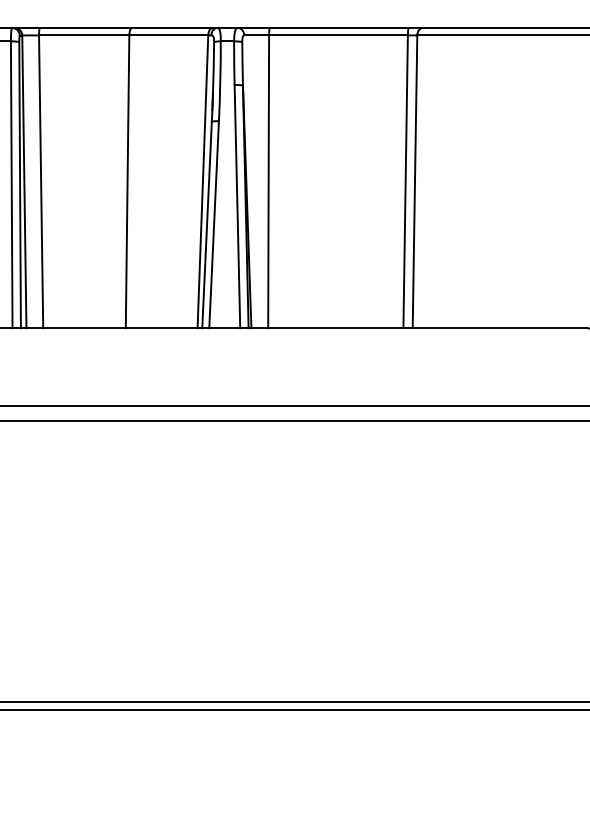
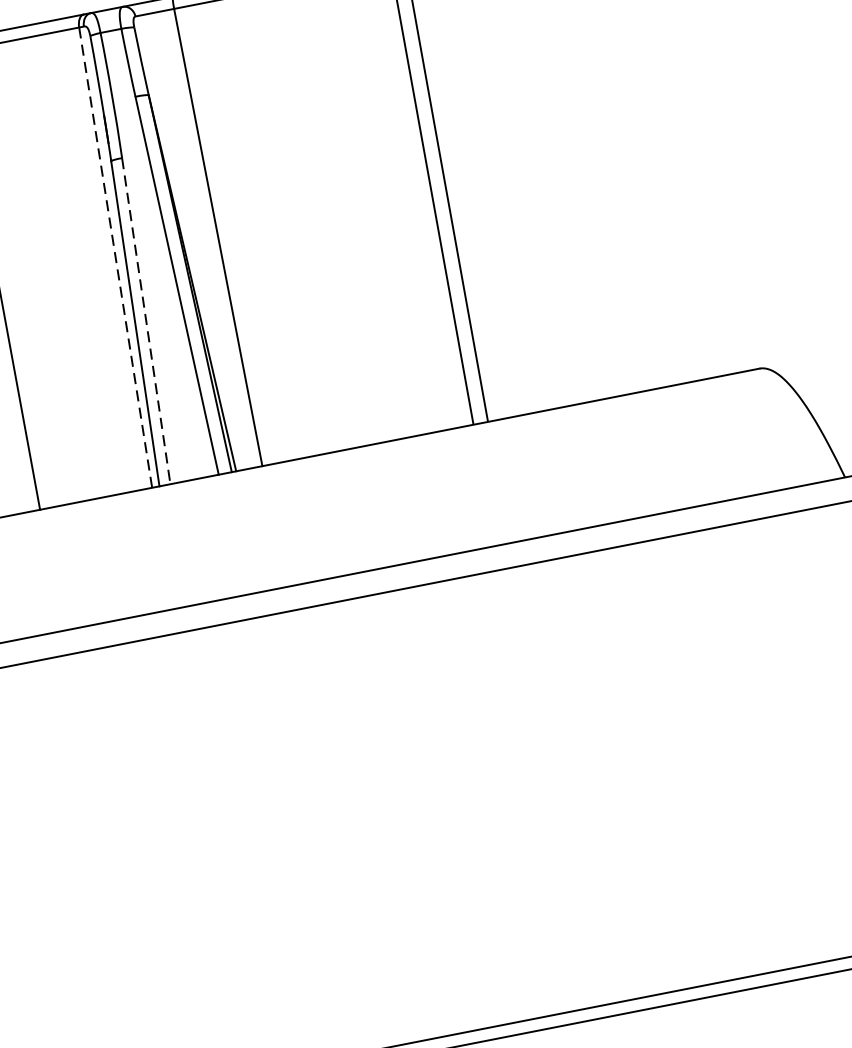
line: (202, 181) -> (114, 257), solid -> dashed
line: (214, 224) -> (146, 320), solid -> dashed

